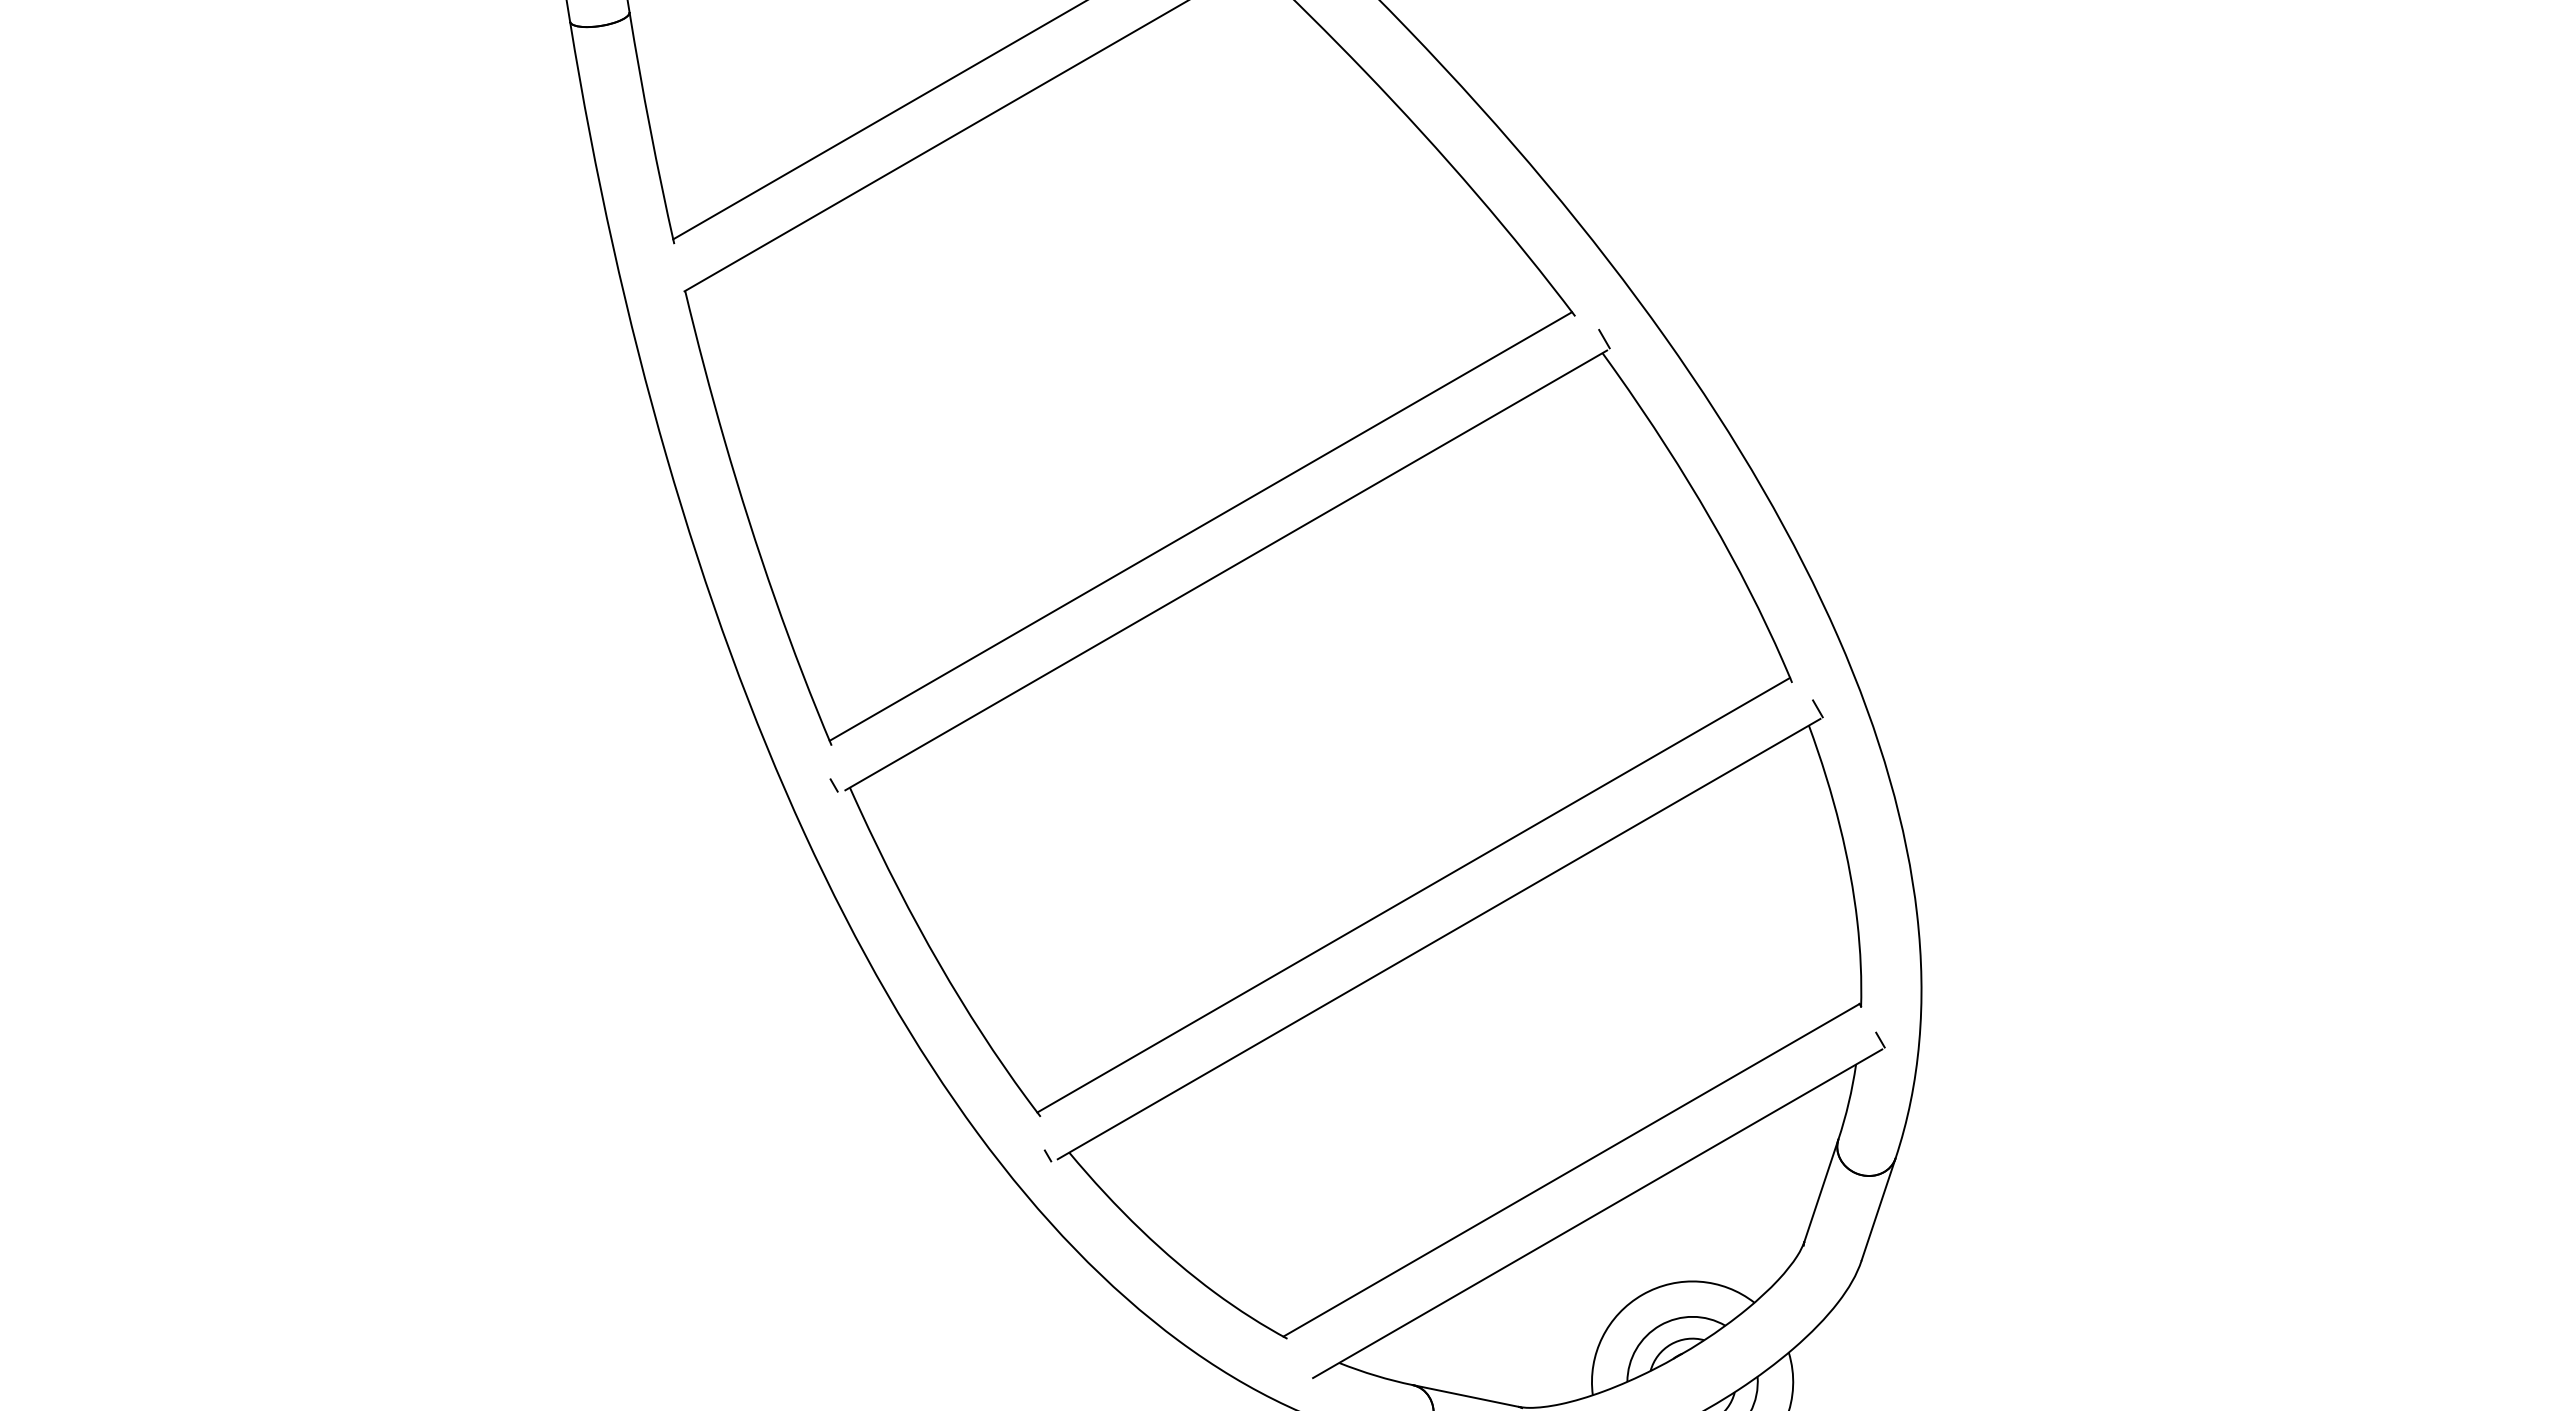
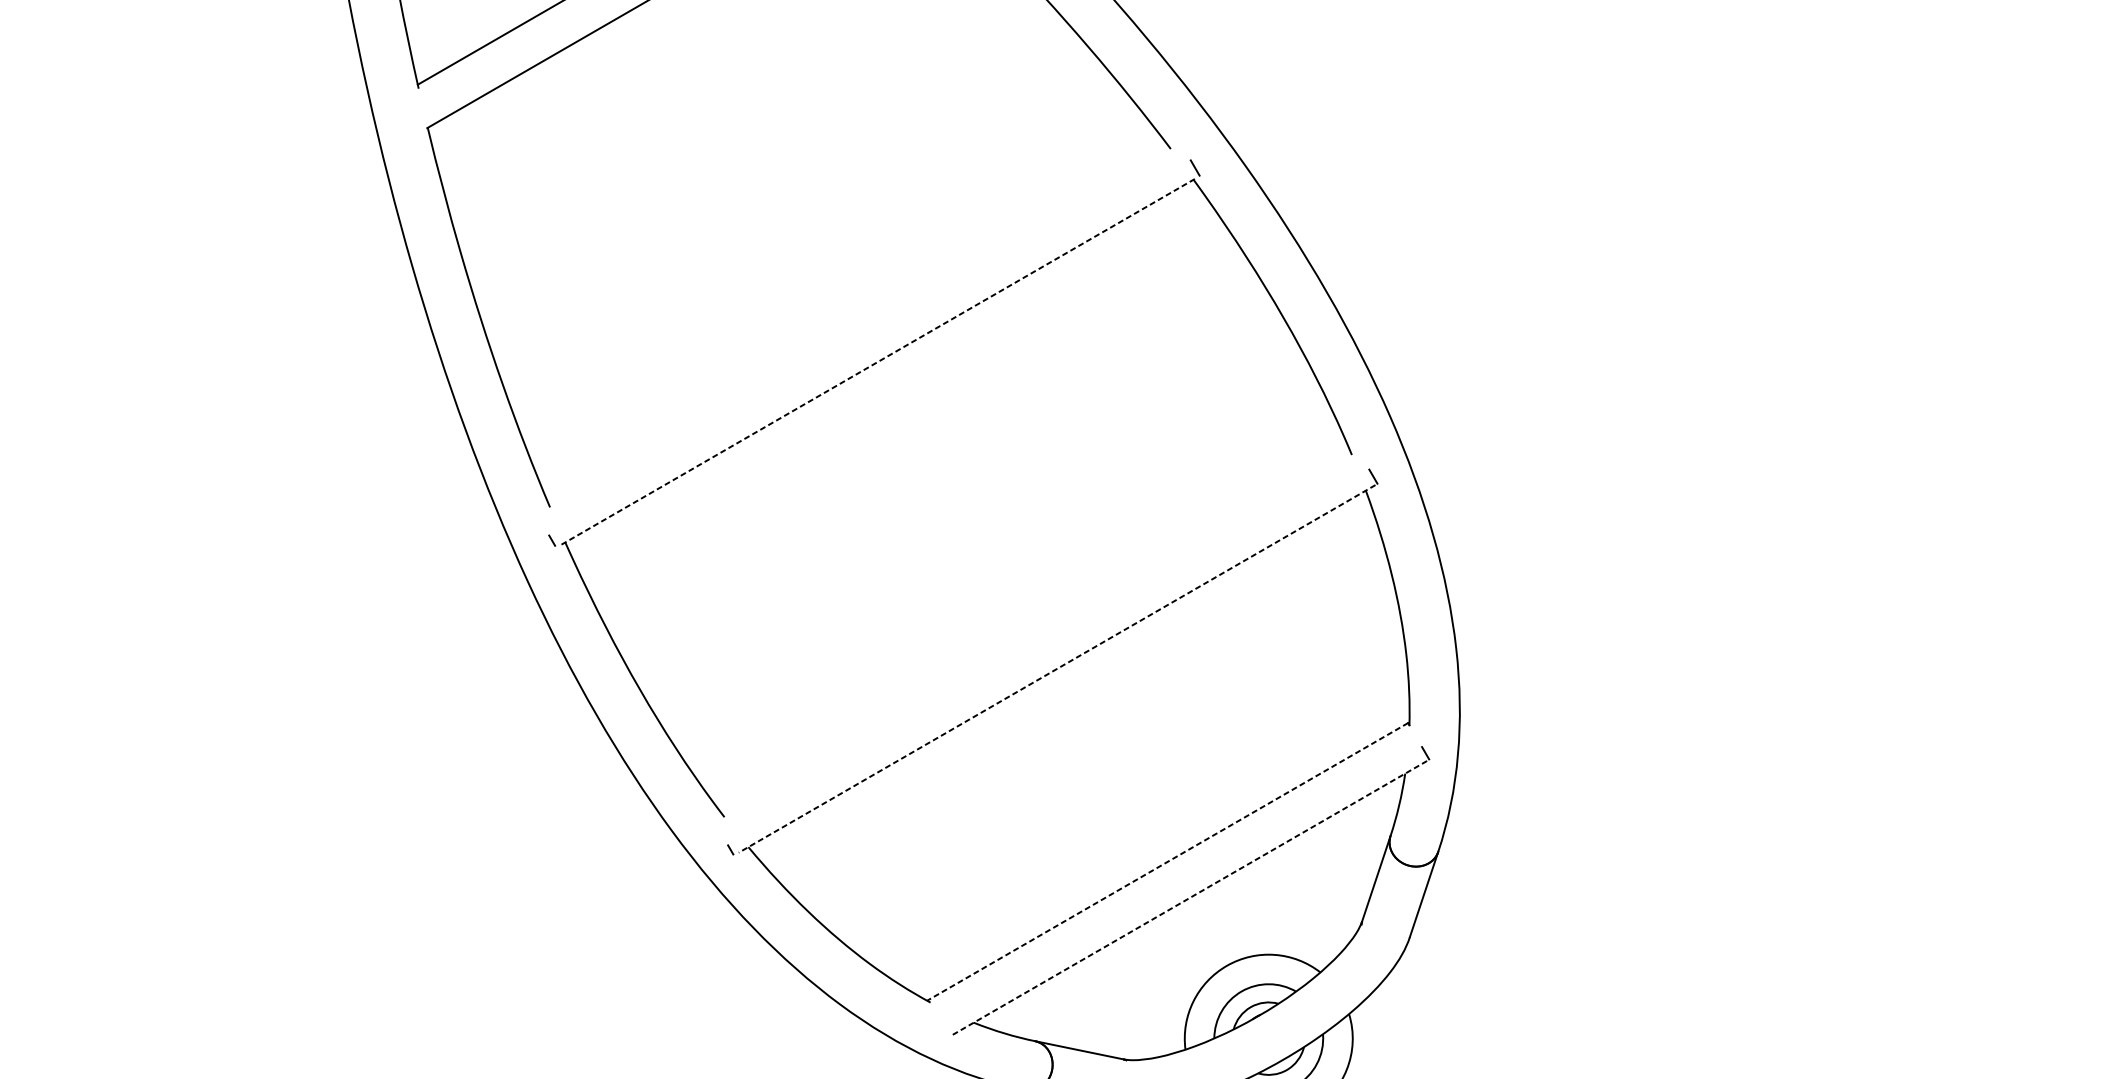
line: (1200, 526) -> (857, 324), removed
line: (1226, 570) -> (879, 361), solid -> dashed
line: (1413, 894) -> (1035, 631), removed
line: (1438, 939) -> (1056, 669), solid -> dashed
line: (1571, 1170) -> (1167, 862), solid -> dashed
line: (1597, 1213) -> (1189, 897), solid -> dashed

